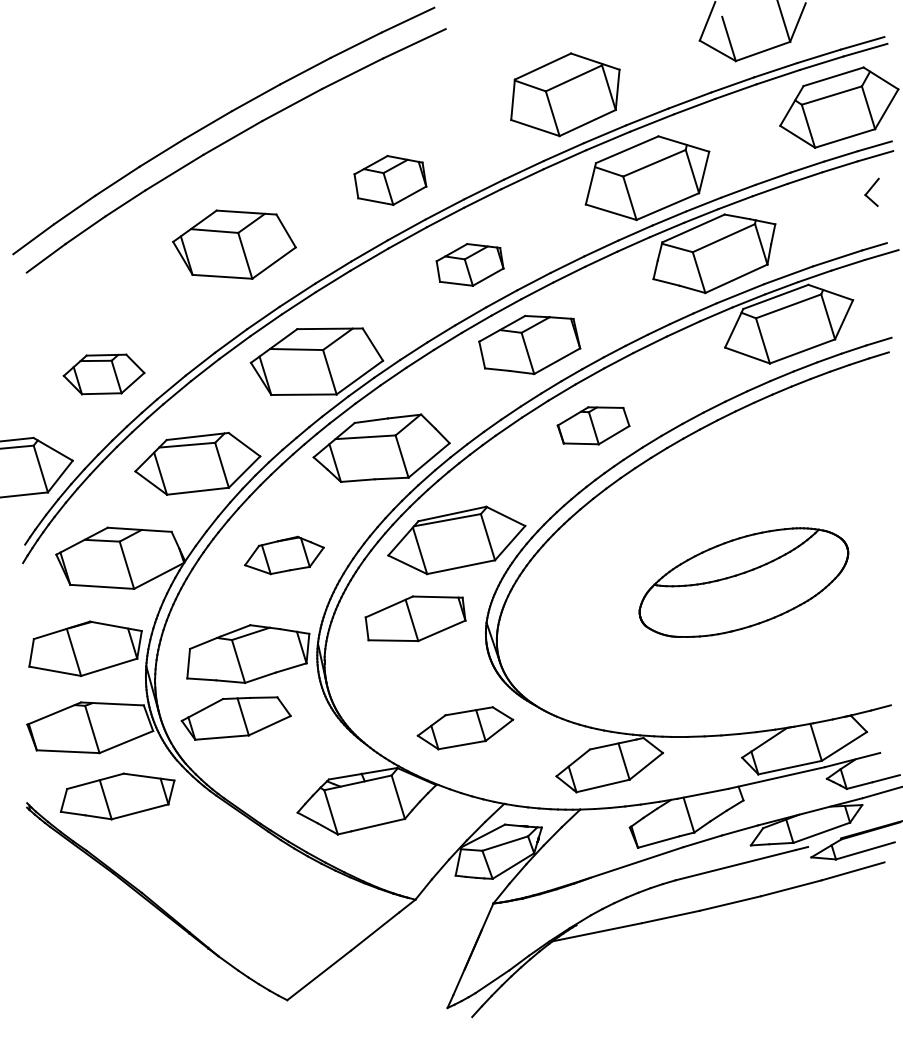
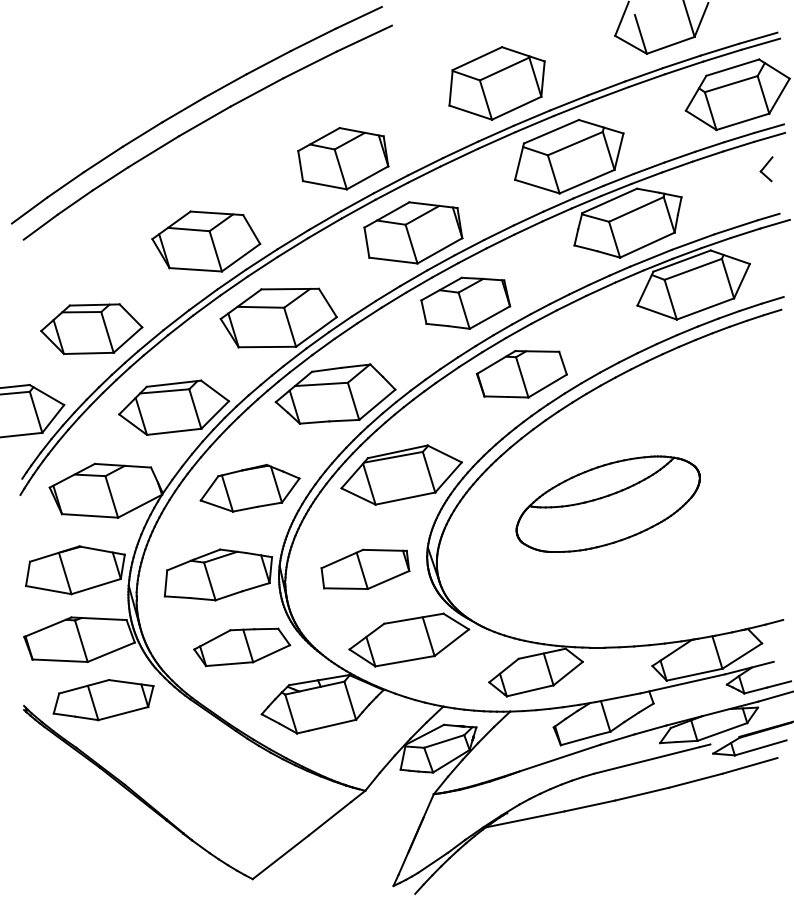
part: (390, 180) -> (343, 158), size x1.43
part: (234, 244) -> (206, 241), moved
part: (469, 264) -> (412, 232), size x1.67
part: (103, 374) -> (91, 329), size x1.43
part: (593, 425) -> (521, 374), size x1.43
part: (284, 555) -> (250, 488), size x1.43
part: (743, 582) -> (607, 504), moved
part: (415, 618) -> (365, 569), moved
part: (235, 718) -> (241, 647), moved
part: (465, 728) -> (409, 640), size x1.43

